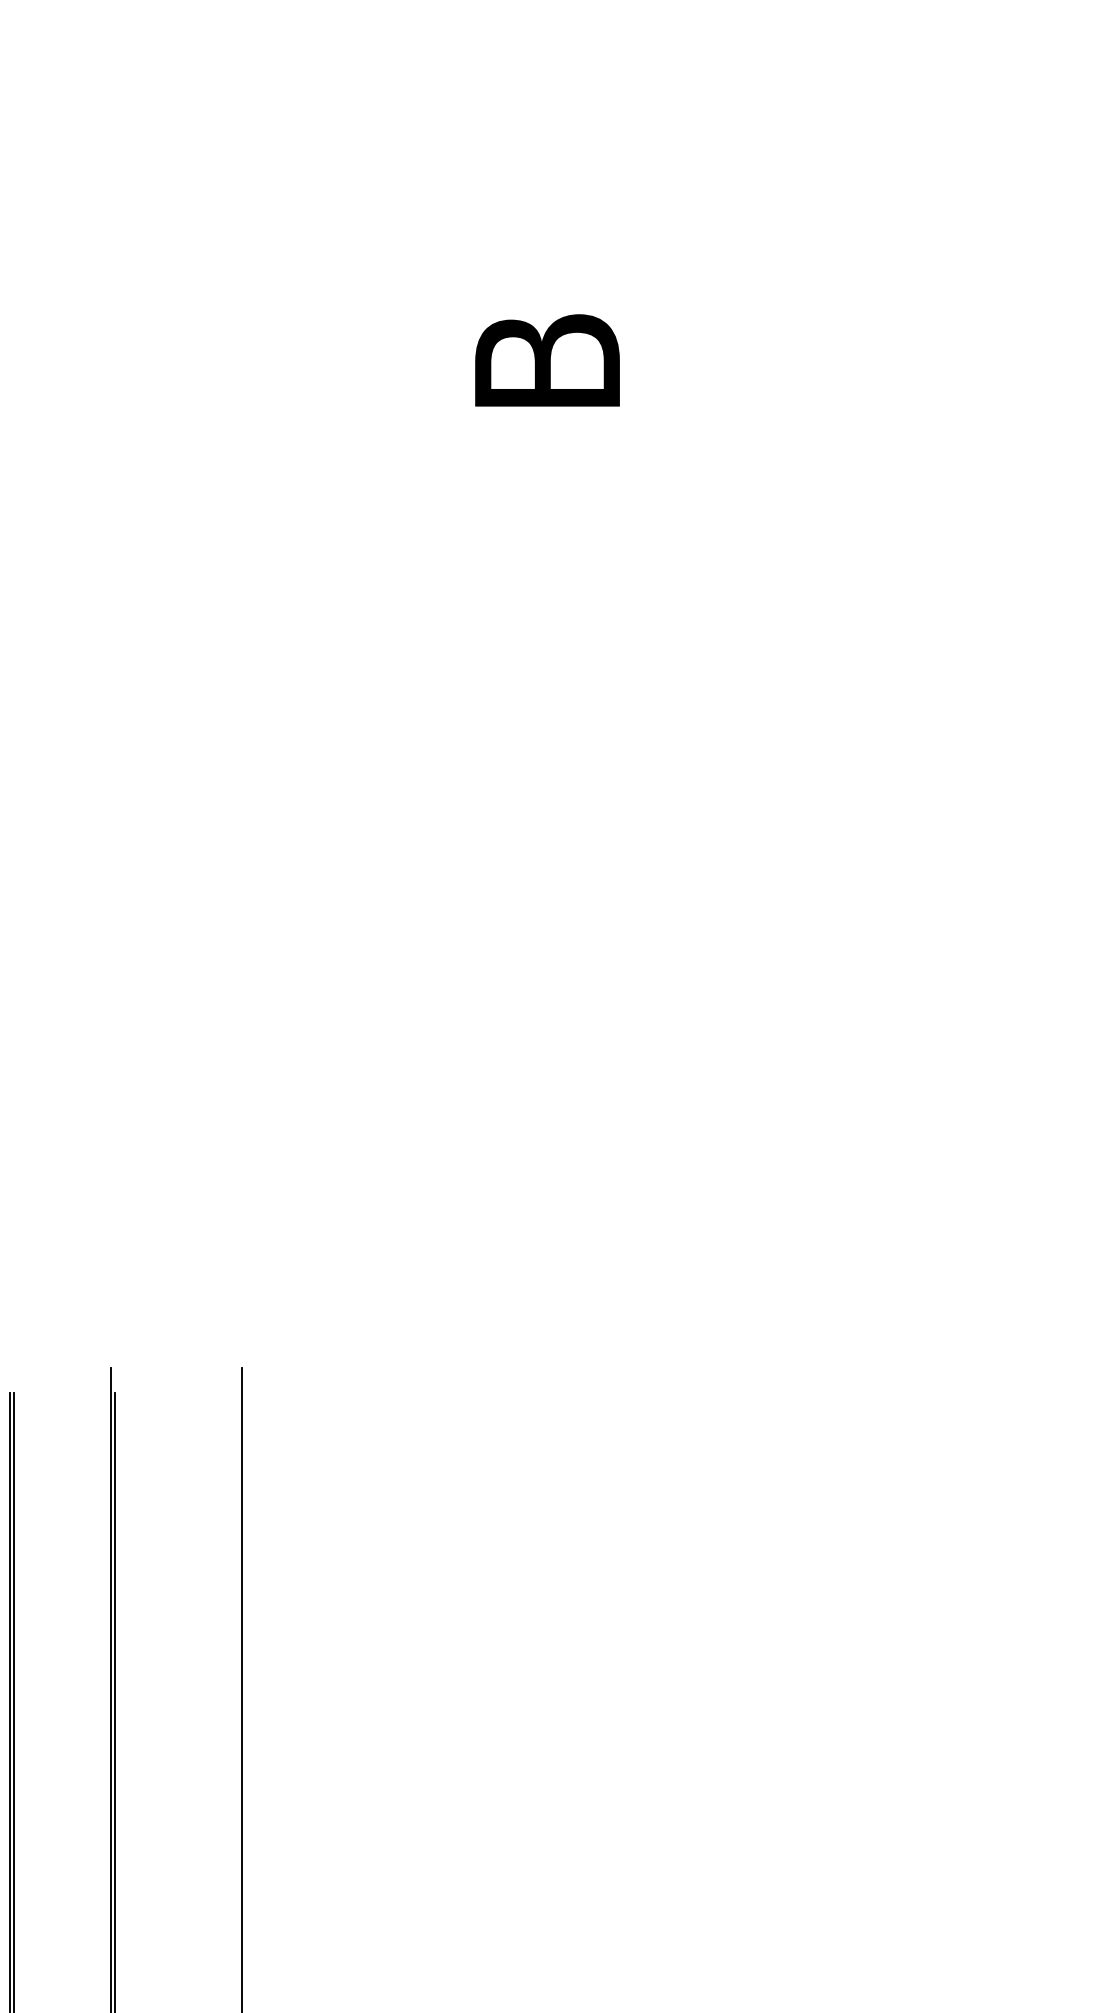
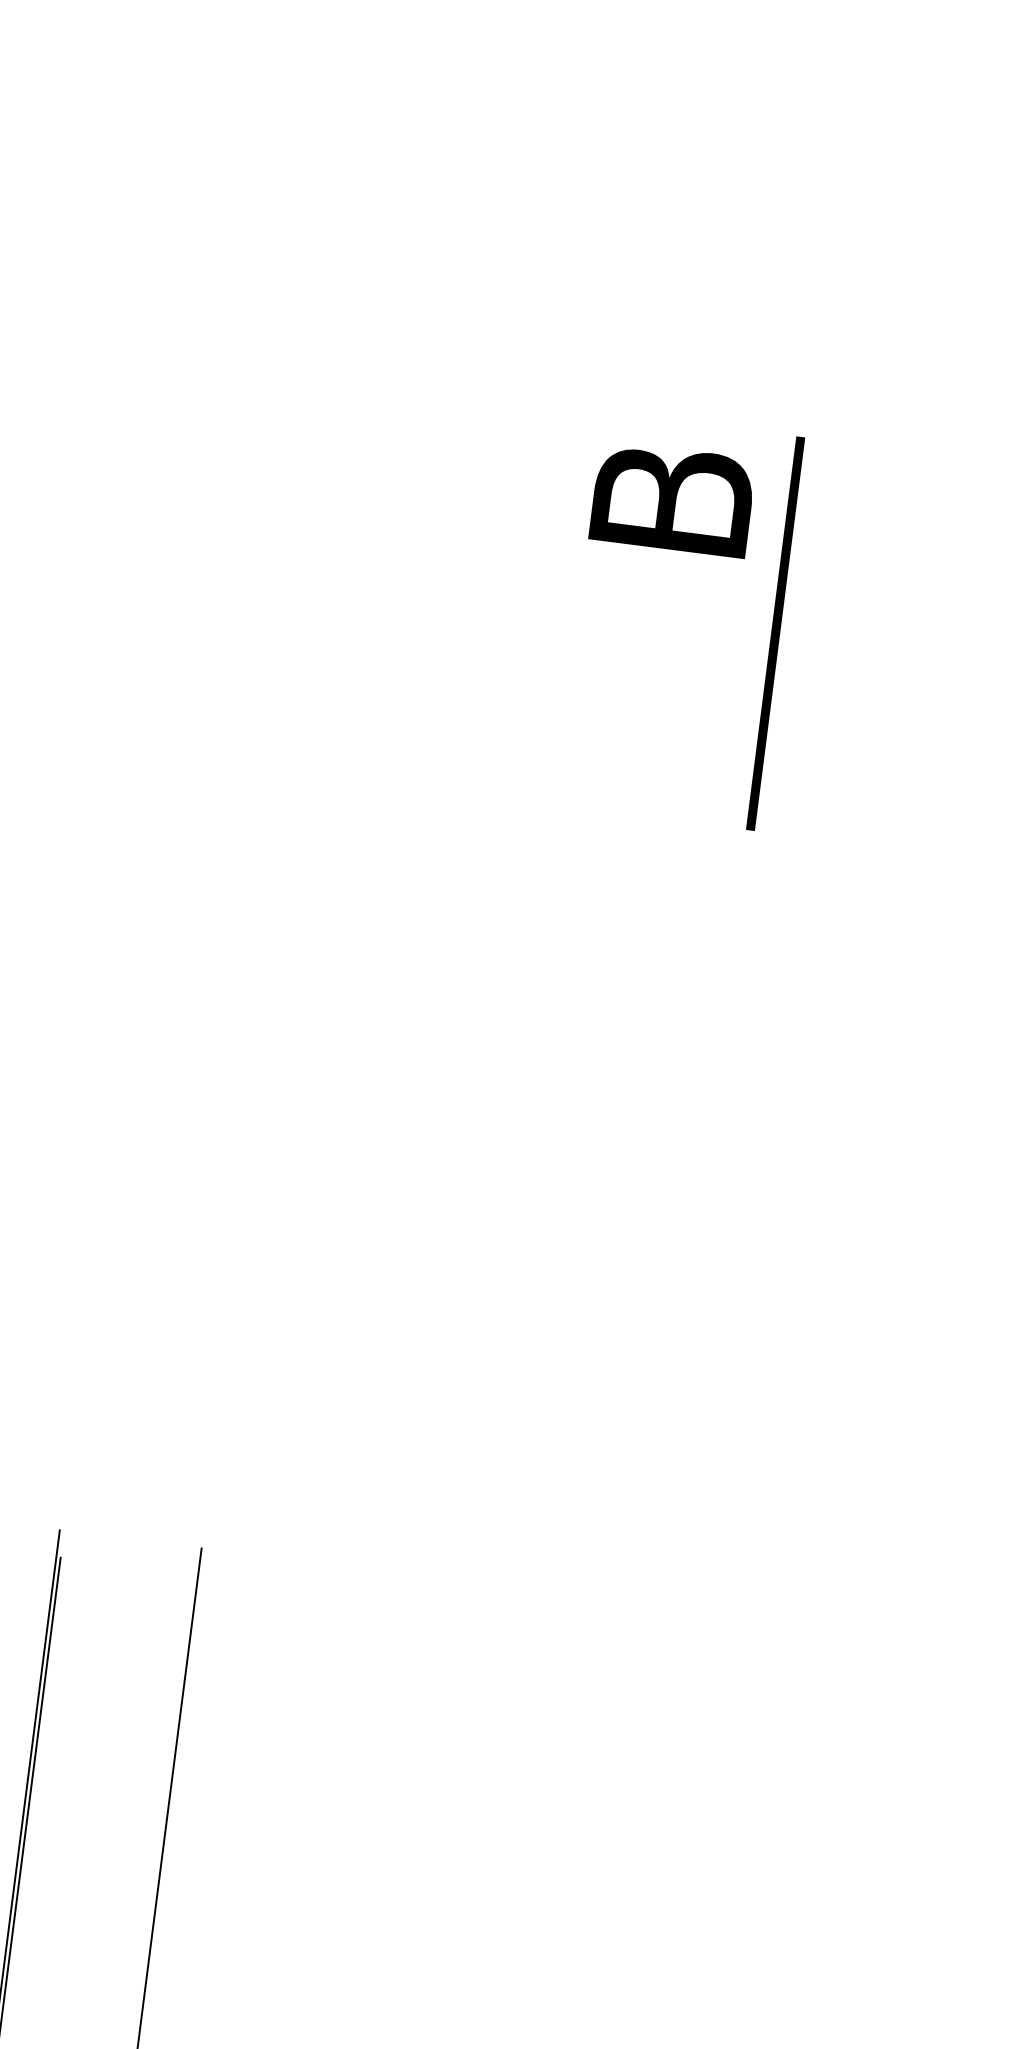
line: (656, 470) -> (775, 633), added

